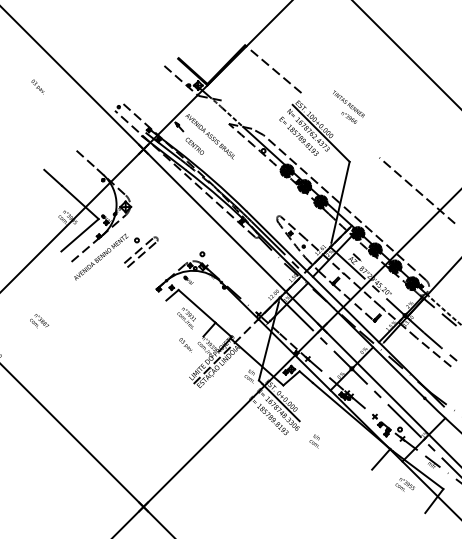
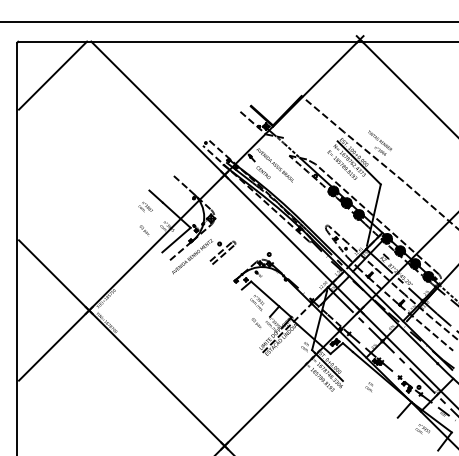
text: (37, 86) -> (144, 230), moved
line: (339, 124) -> (373, 156), added
text: (39, 320) -> (145, 206), moved
line: (409, 350) -> (426, 327), added
text: (313, 441) -> (368, 387), moved

